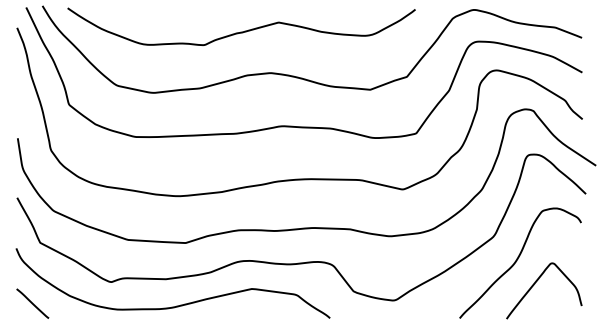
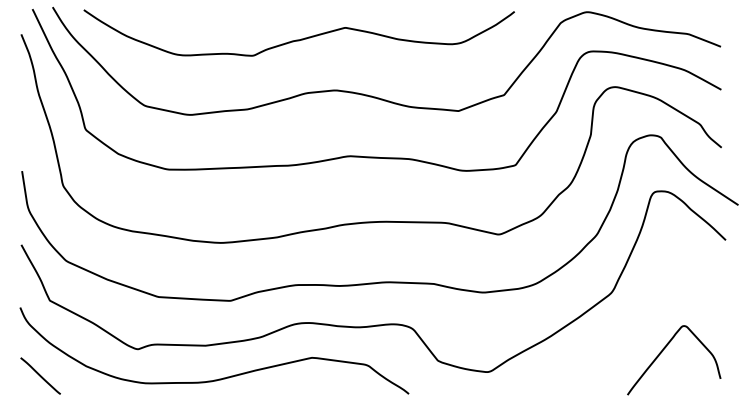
curve: (518, 259) -> (642, 321), removed

